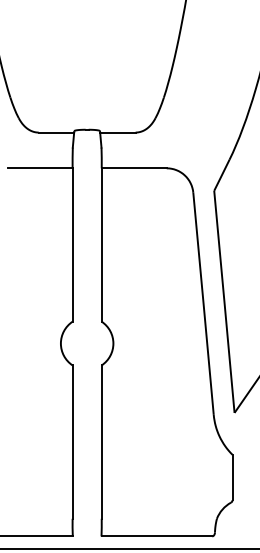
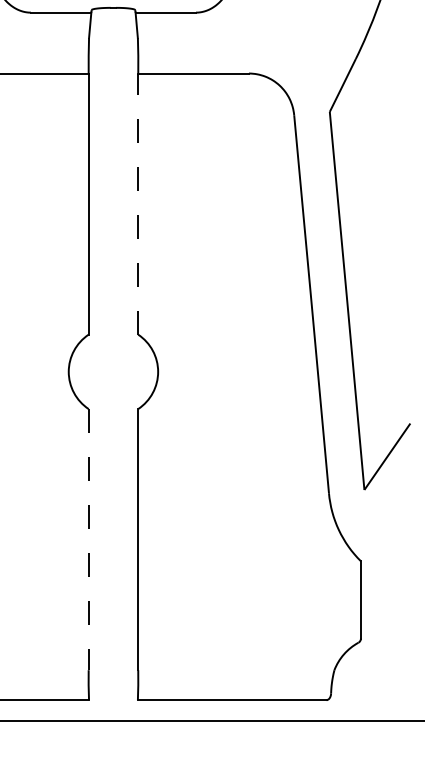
line: (101, 245) -> (137, 204), solid -> dashed
line: (72, 442) -> (88, 540), solid -> dashed

